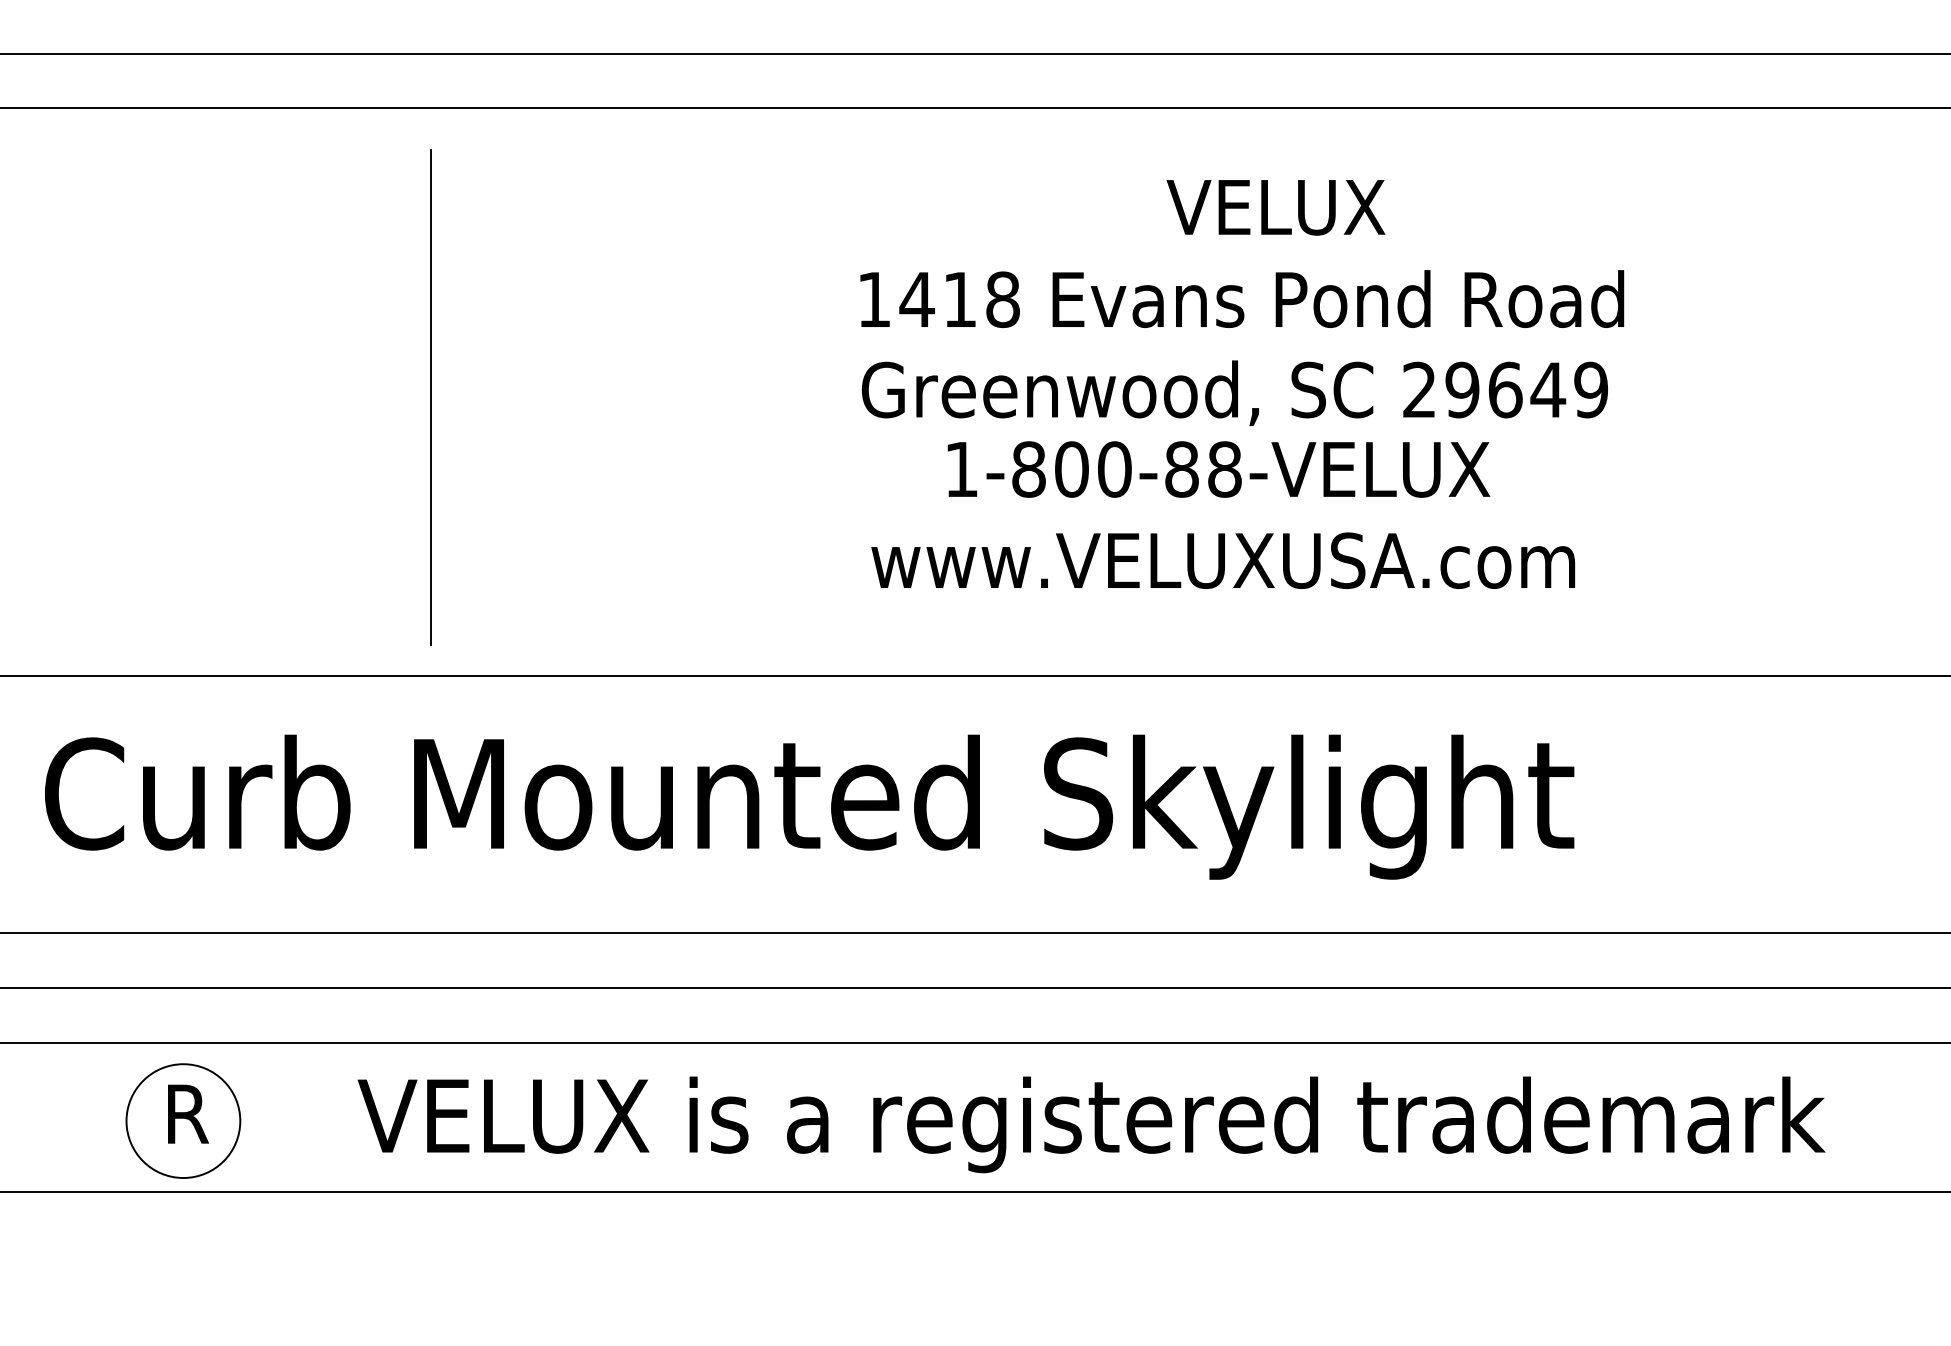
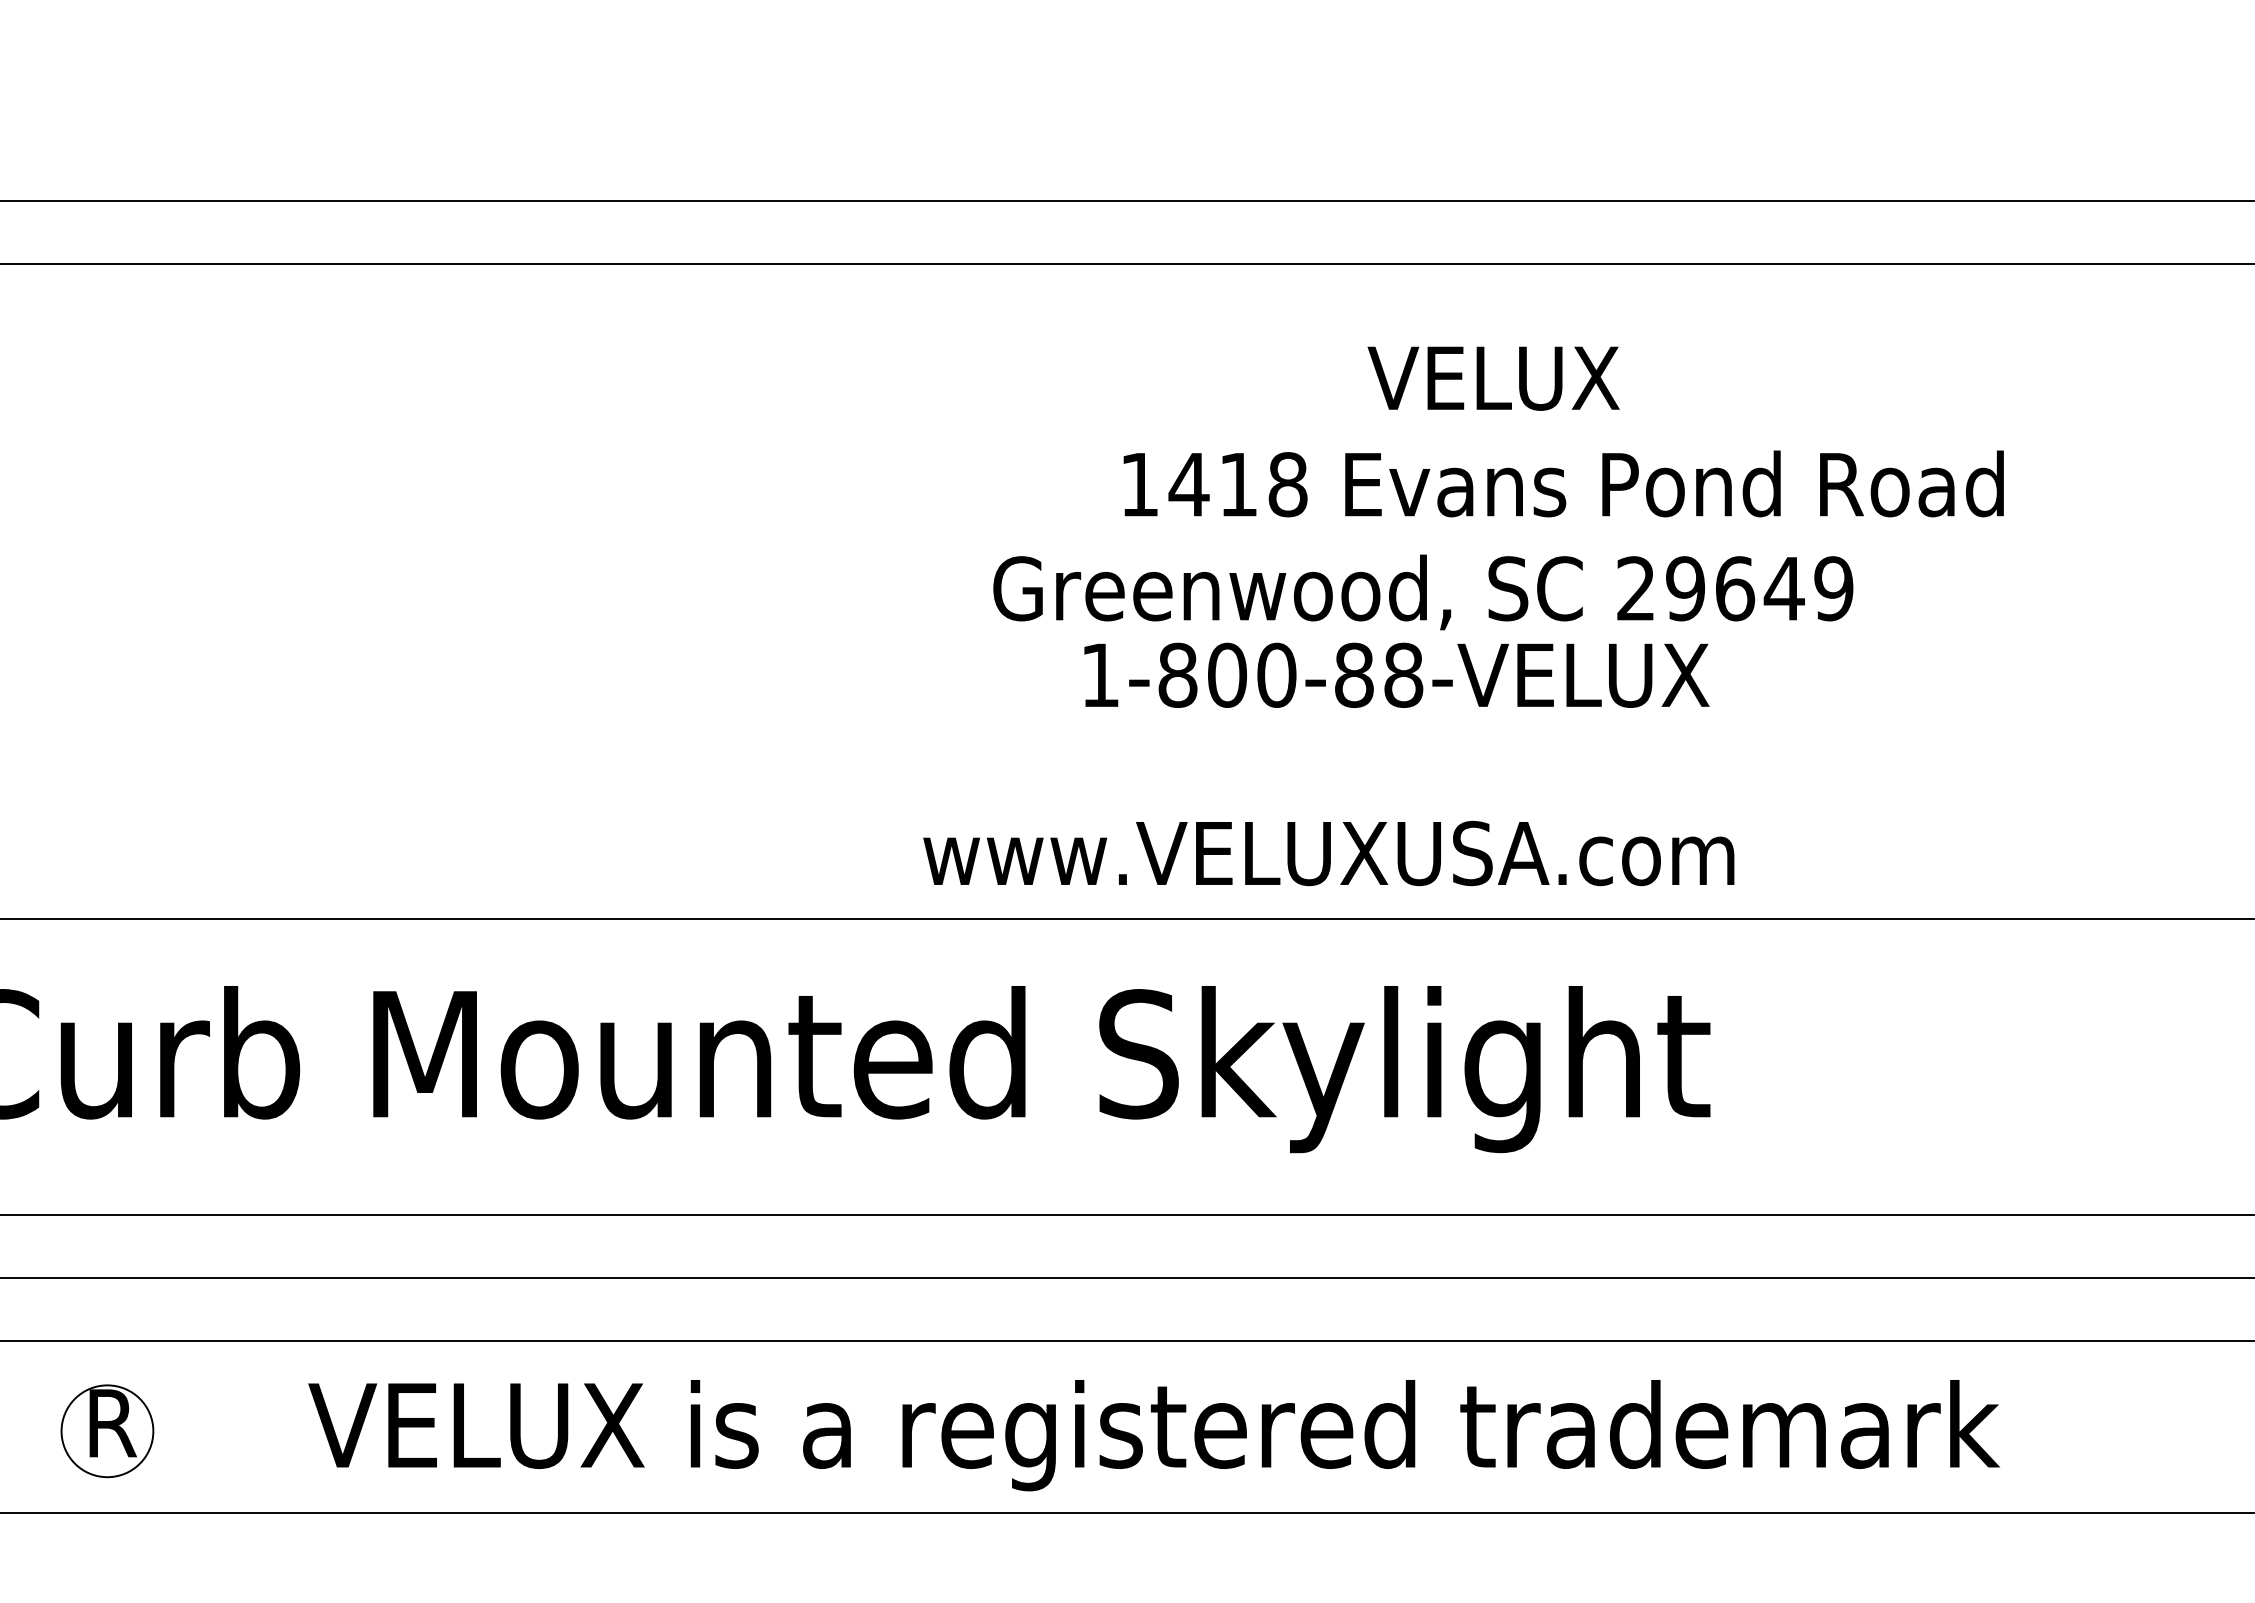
text: (1275, 207) -> (1493, 378), moved
text: (1242, 298) -> (1563, 483), moved
text: (1235, 393) -> (1423, 592), moved
line: (430, 397) -> (392, 597), removed
text: (1218, 468) -> (1396, 674), moved
text: (1222, 560) -> (1328, 853), moved
circle: (183, 1120) -> (107, 1430), size x0.7

